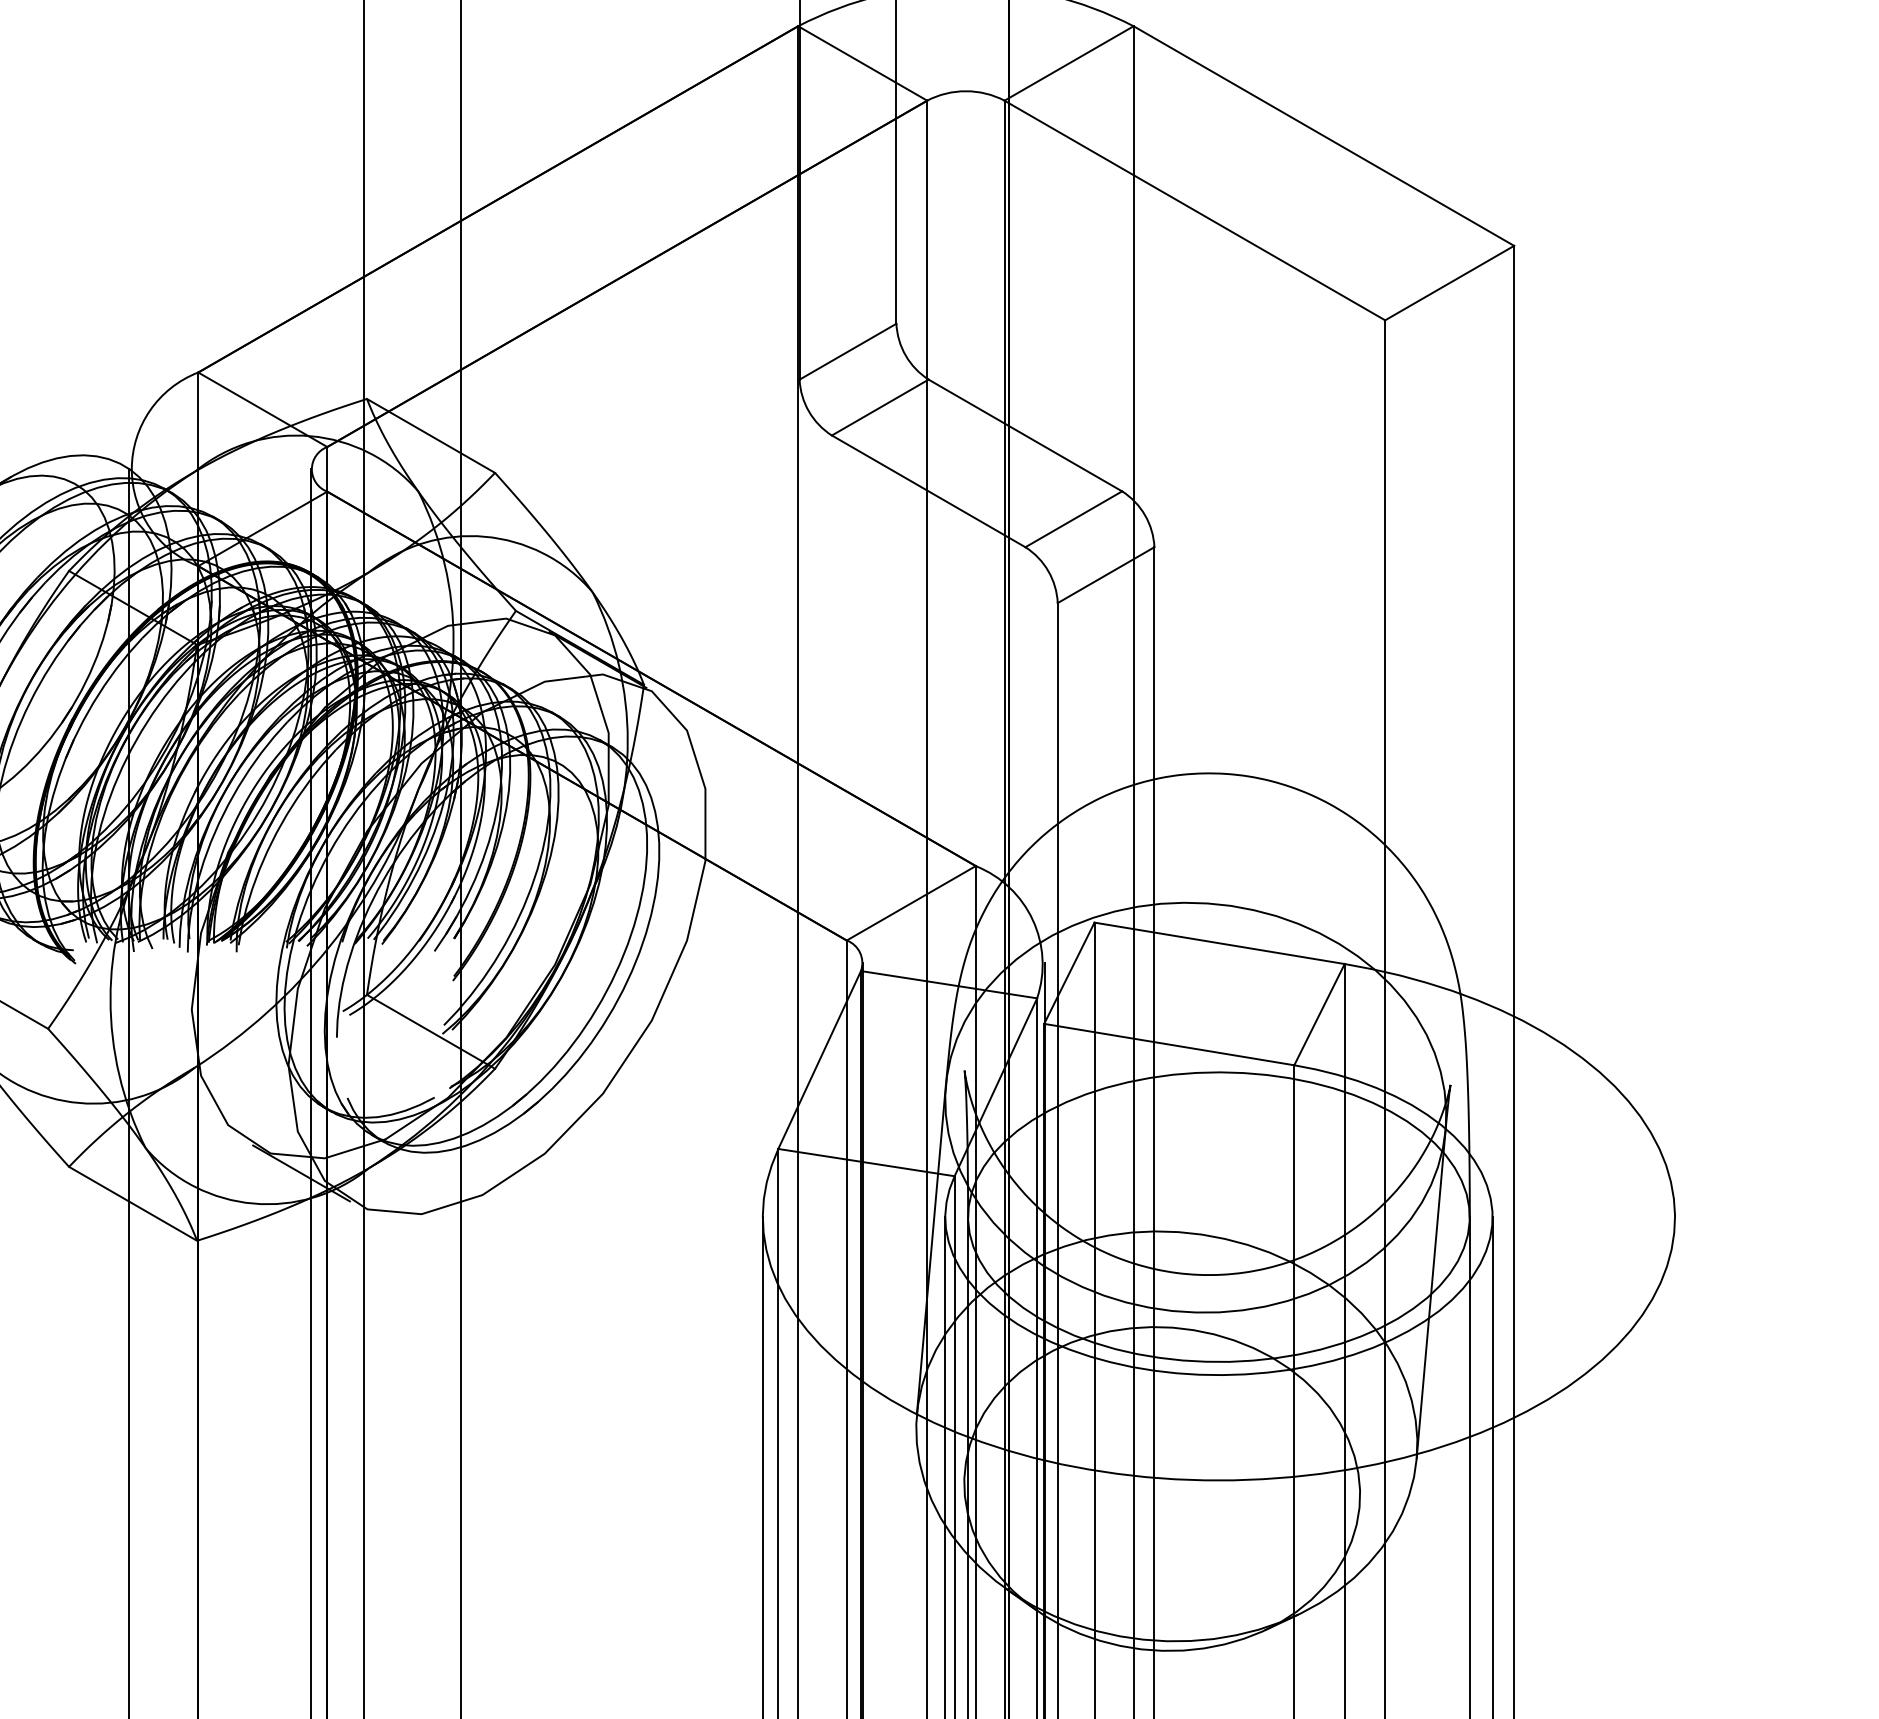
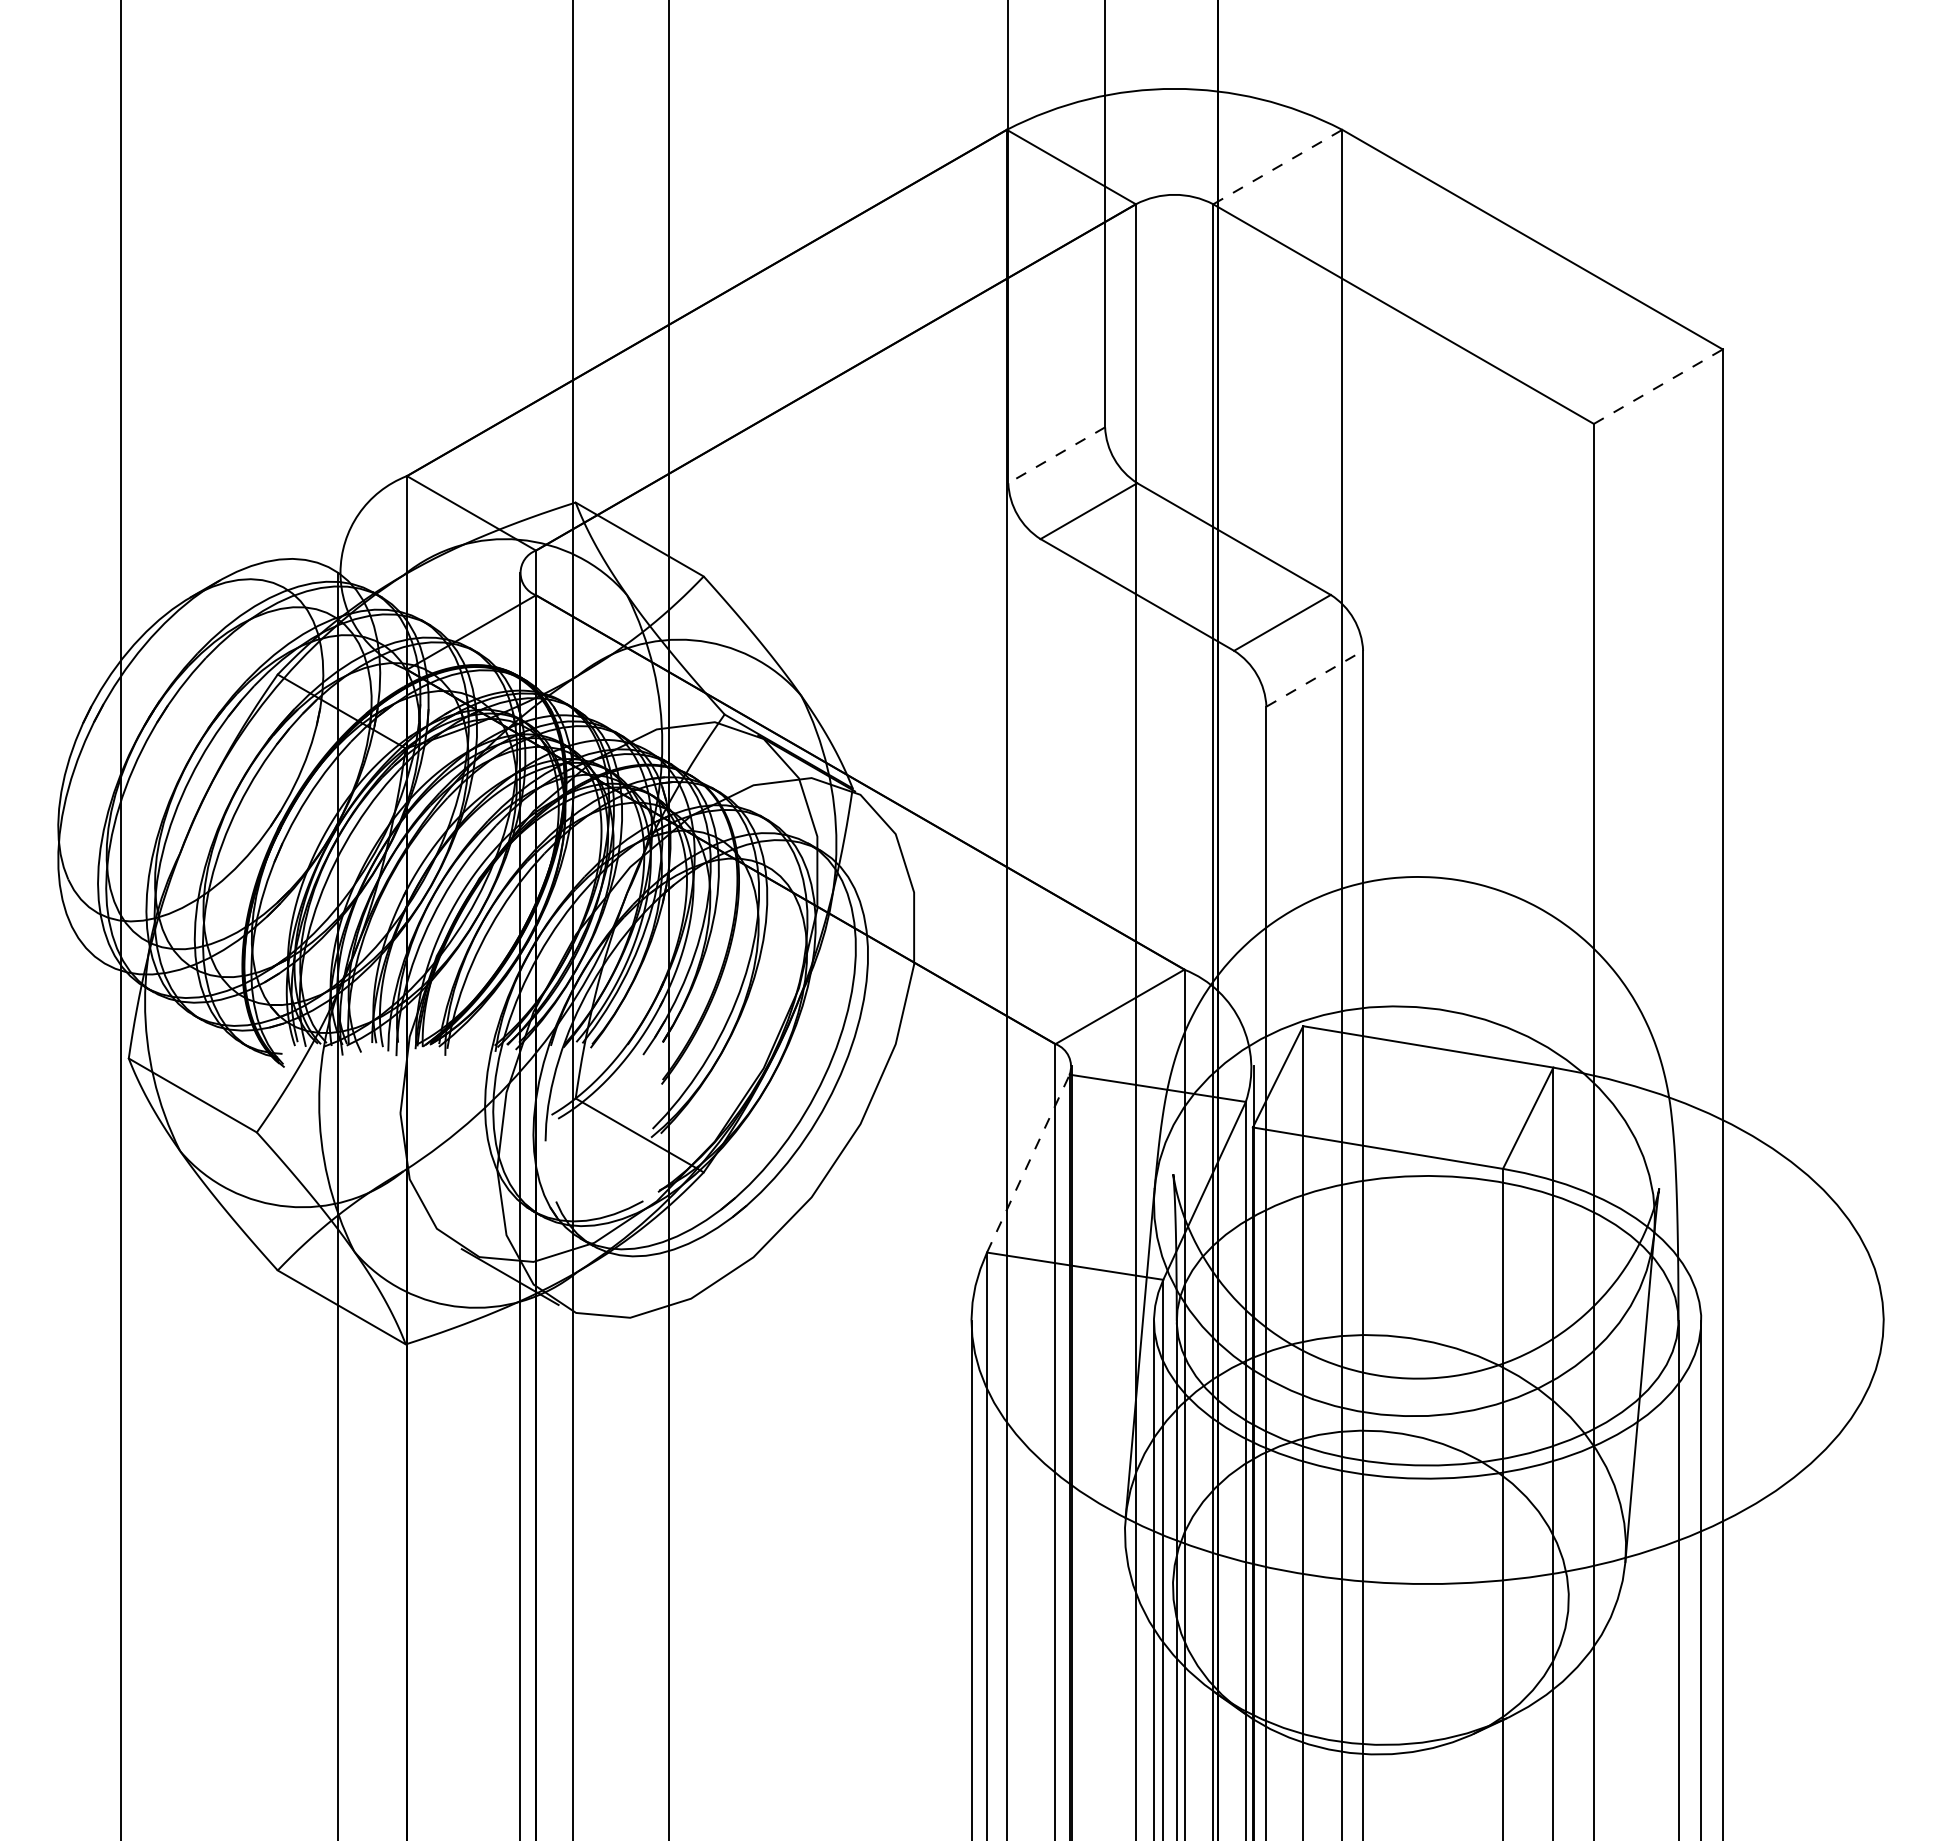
line: (1068, 63) -> (1277, 167), solid -> dashed
line: (1449, 282) -> (1658, 386), solid -> dashed
line: (847, 351) -> (1056, 455), solid -> dashed
line: (1105, 574) -> (1314, 678), solid -> dashed
line: (819, 1059) -> (1028, 1163), solid -> dashed

